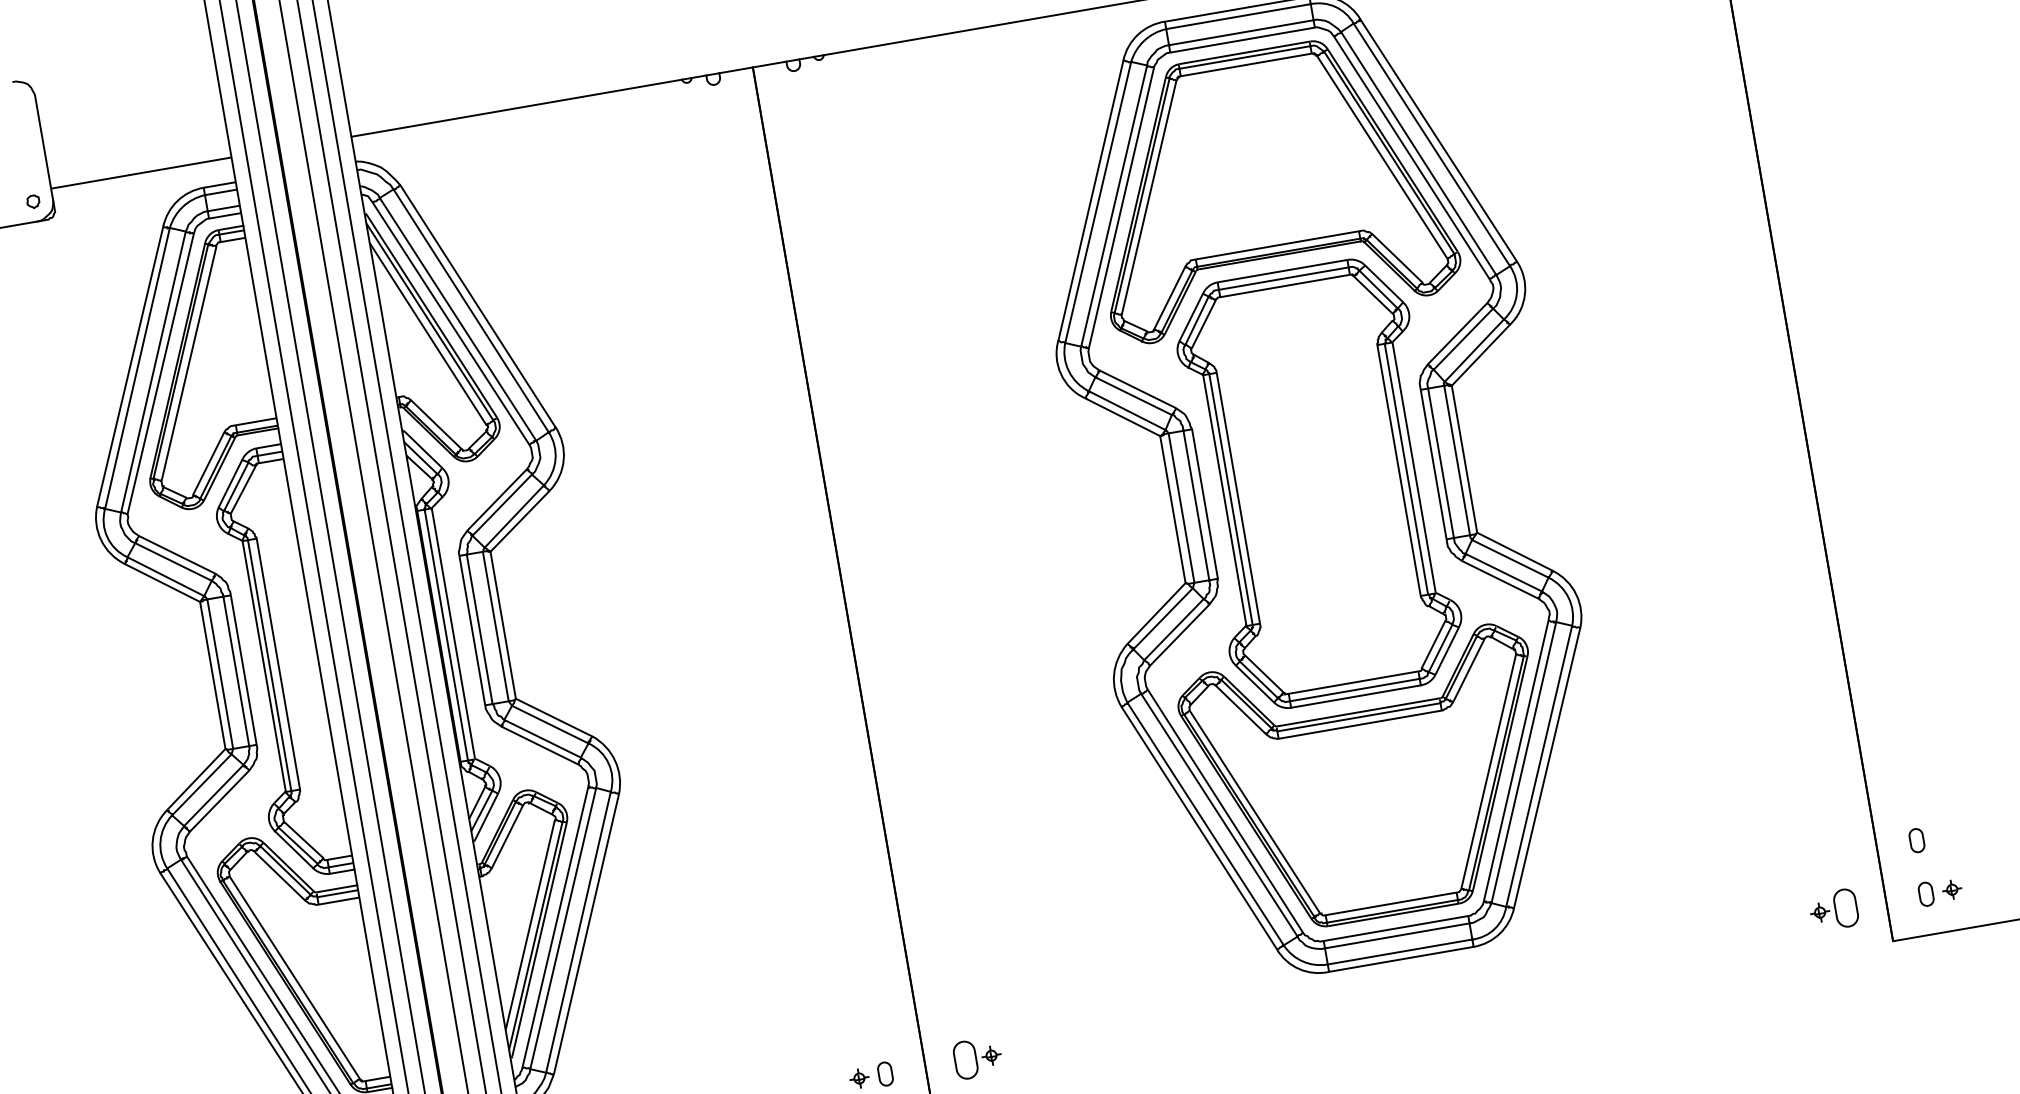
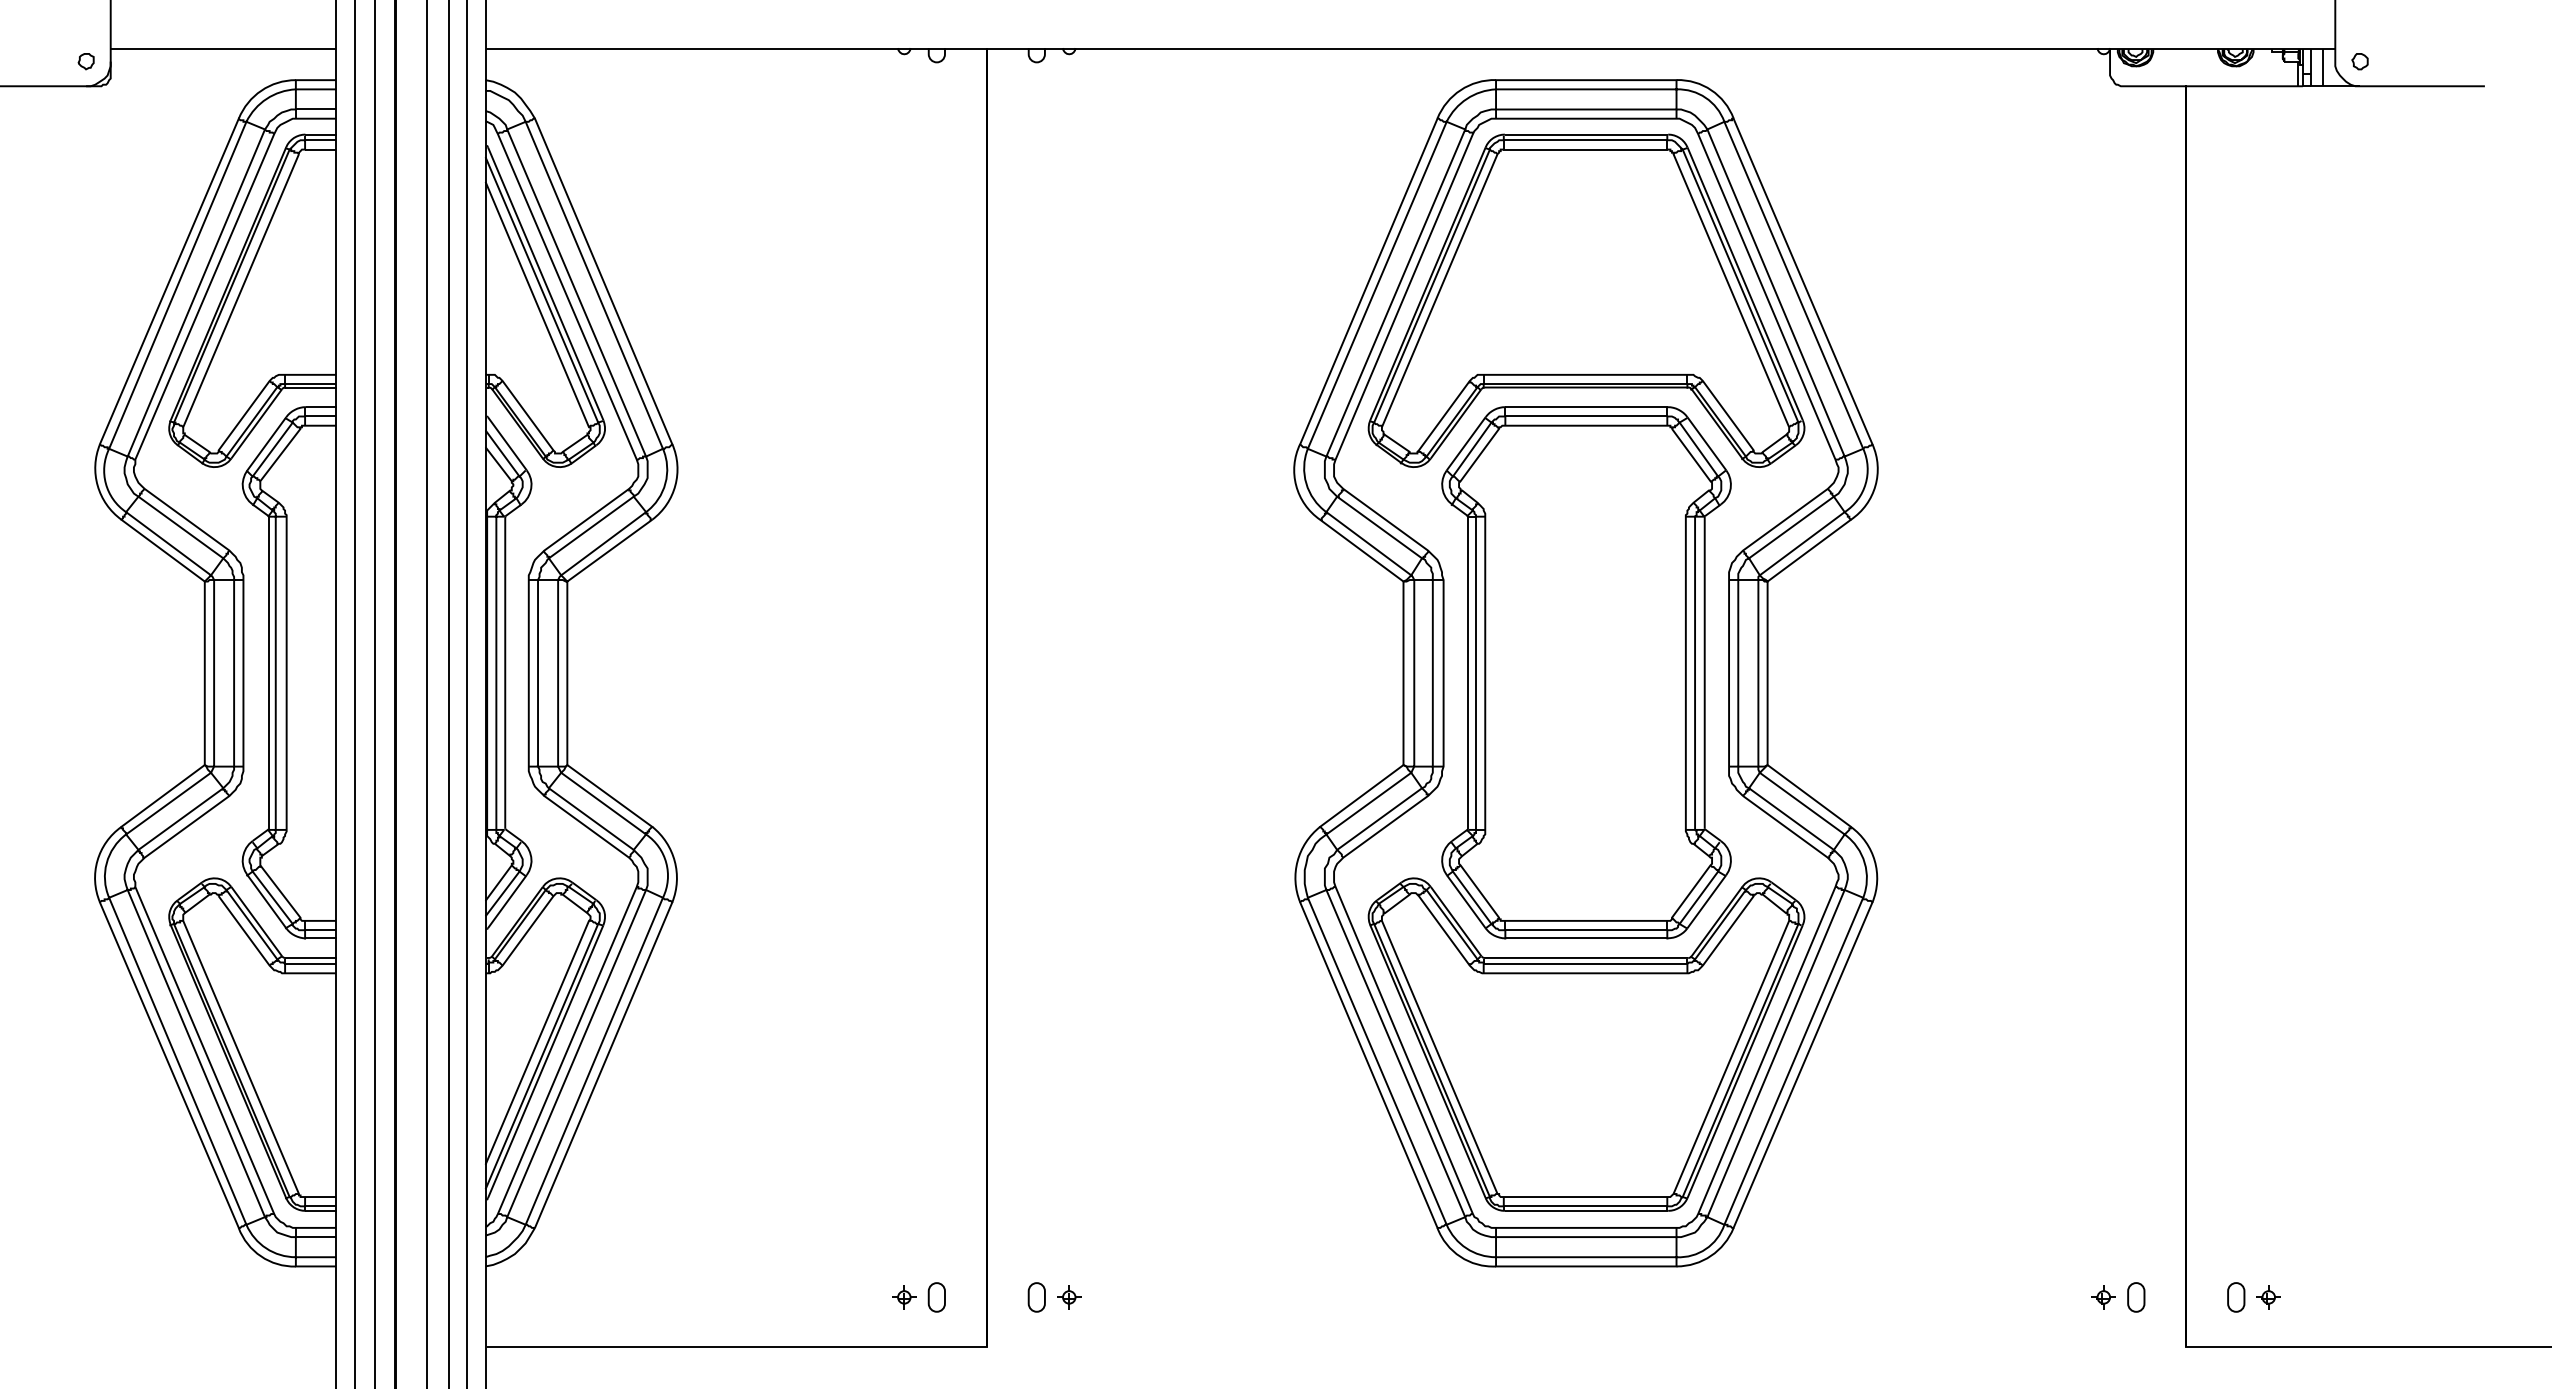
part: (1917, 840) -> (2236, 1230), removed
part: (1846, 908) -> (2136, 1297), size x0.62
part: (965, 1060) -> (1036, 1297), size x0.62

